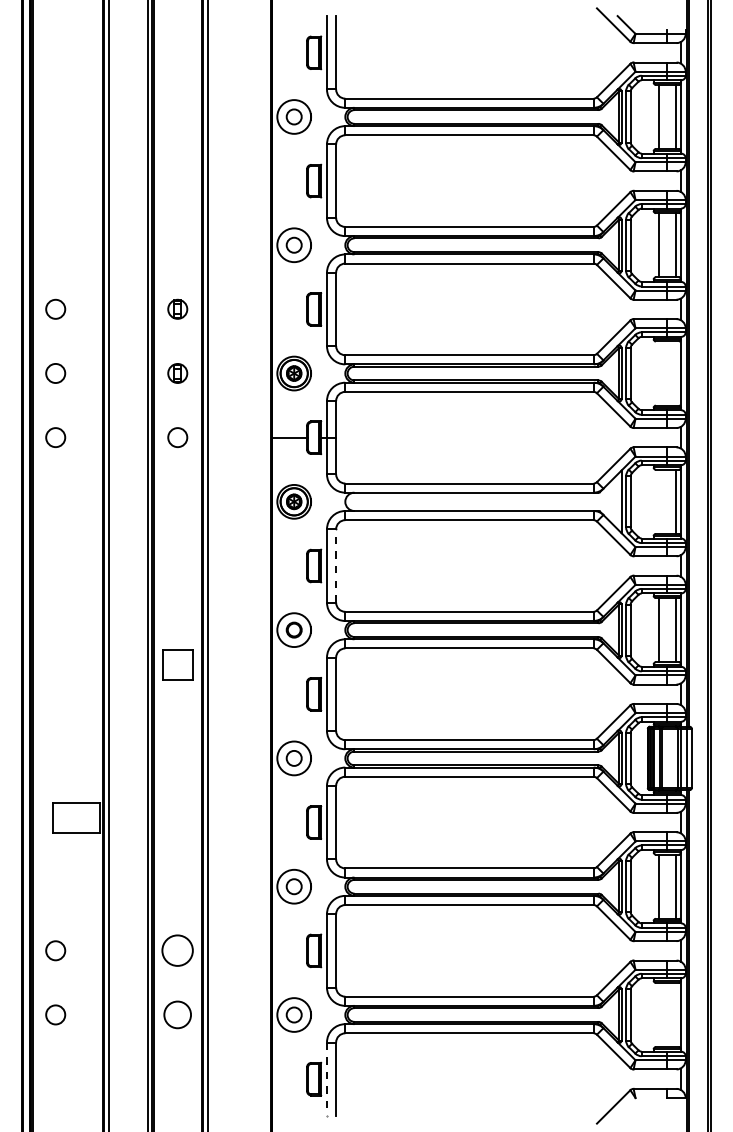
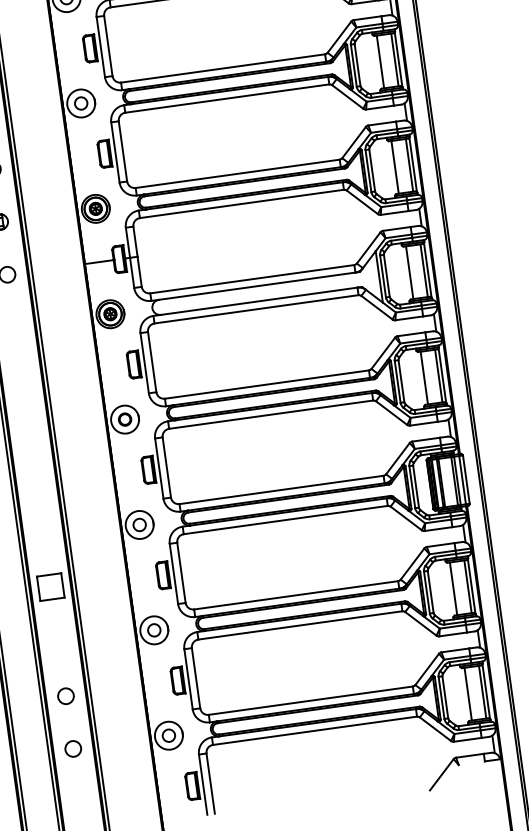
line: (658, 373) -> (395, 167), added
line: (676, 373) -> (409, 165), added
line: (658, 501) -> (409, 272), added
line: (336, 565) -> (152, 361), dashed -> solid
part: (177, 664) -> (50, 586), moved
circle: (177, 950) -> (65, 696), size x0.62
circle: (177, 1014) -> (73, 748), size x0.71
line: (658, 1014) -> (468, 693), added
line: (676, 1014) -> (482, 691), added
line: (327, 1079) -> (203, 784), dashed -> solid

